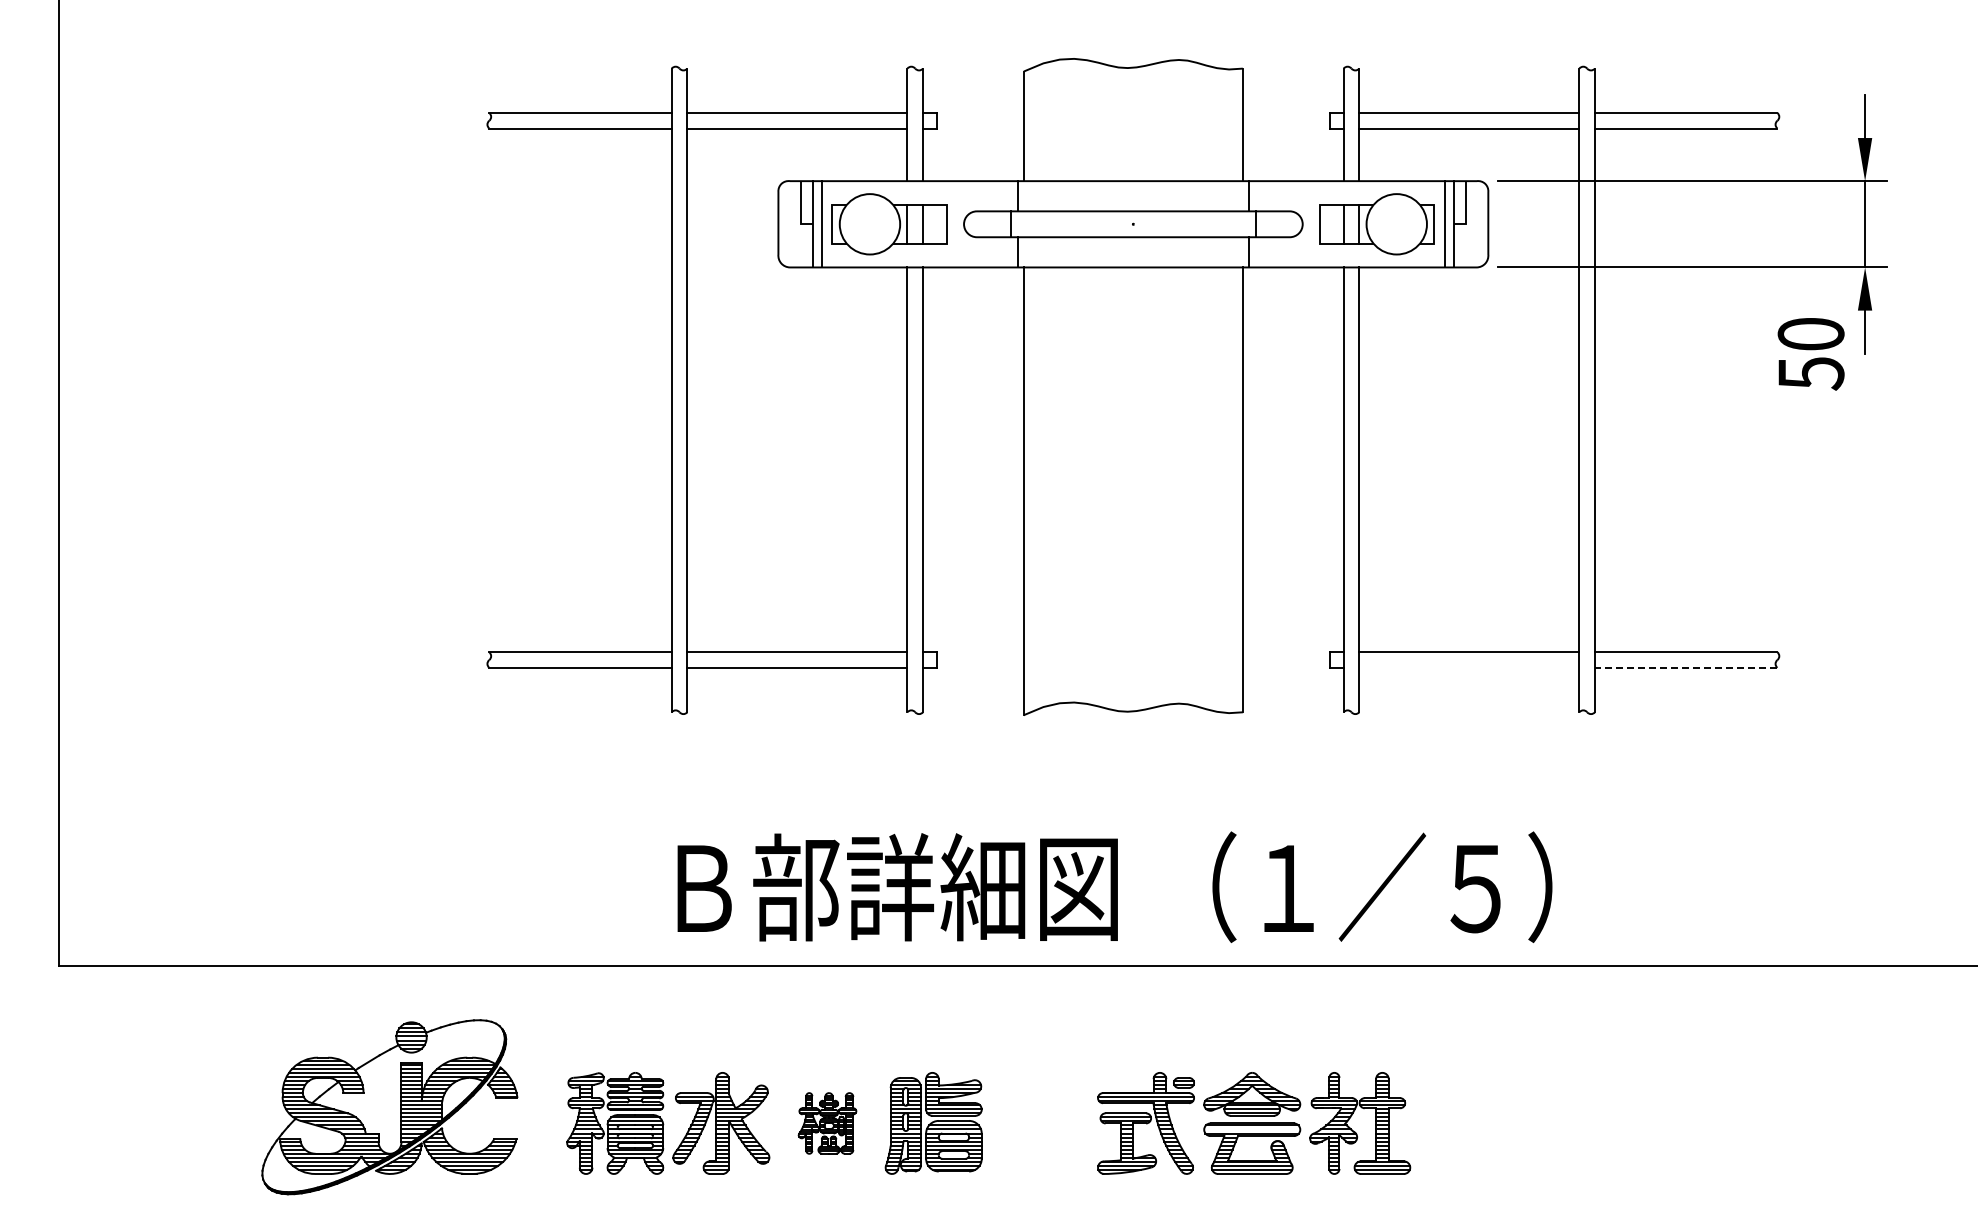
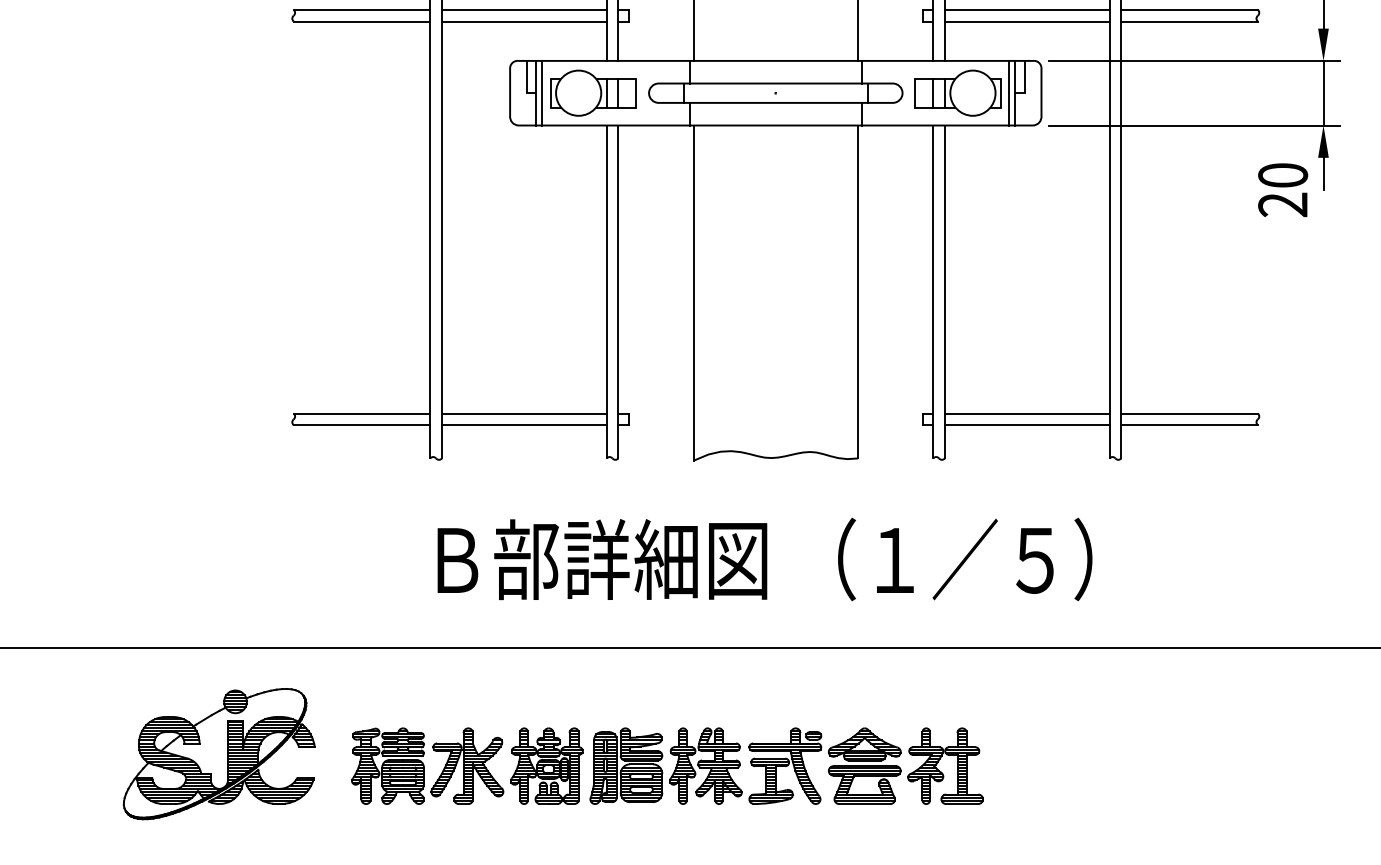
text: (1810, 373) -> (1282, 204), 50 -> 20
line: (1469, 667) -> (1027, 424), added
line: (1685, 667) -> (1189, 424), dashed -> solid
text: (1114, 886) -> (764, 558), moved
part: (827, 1123) -> (546, 766), size x1.67
part: (1039, 1123) -> (705, 766), added
line: (1252, 1129) -> (864, 770), added

